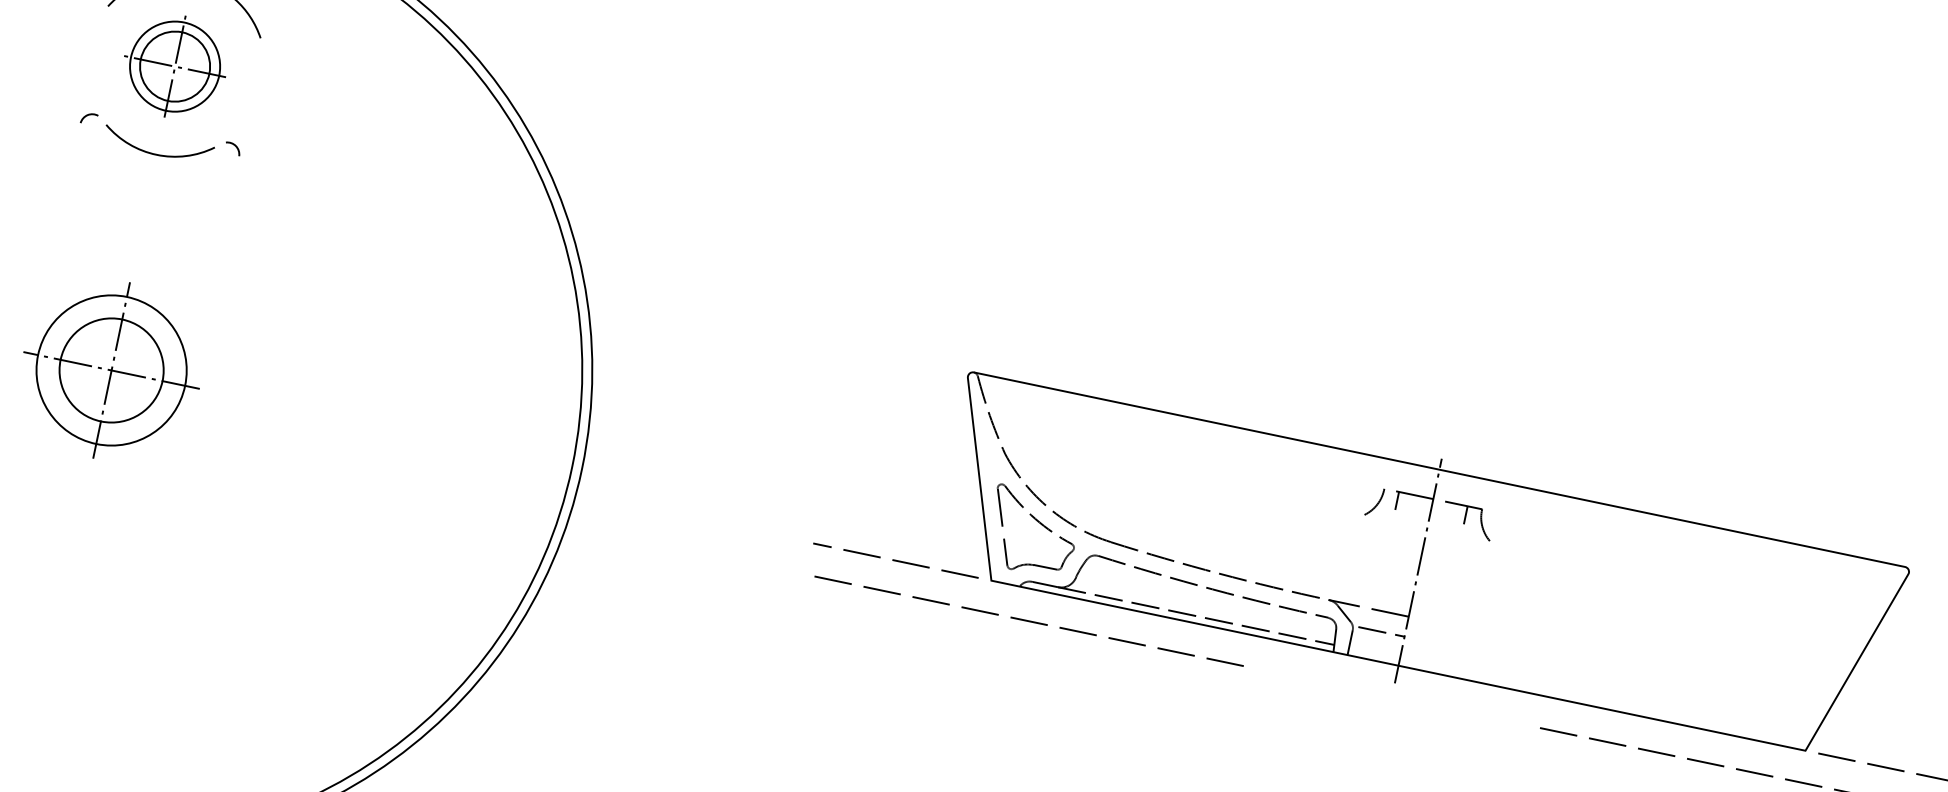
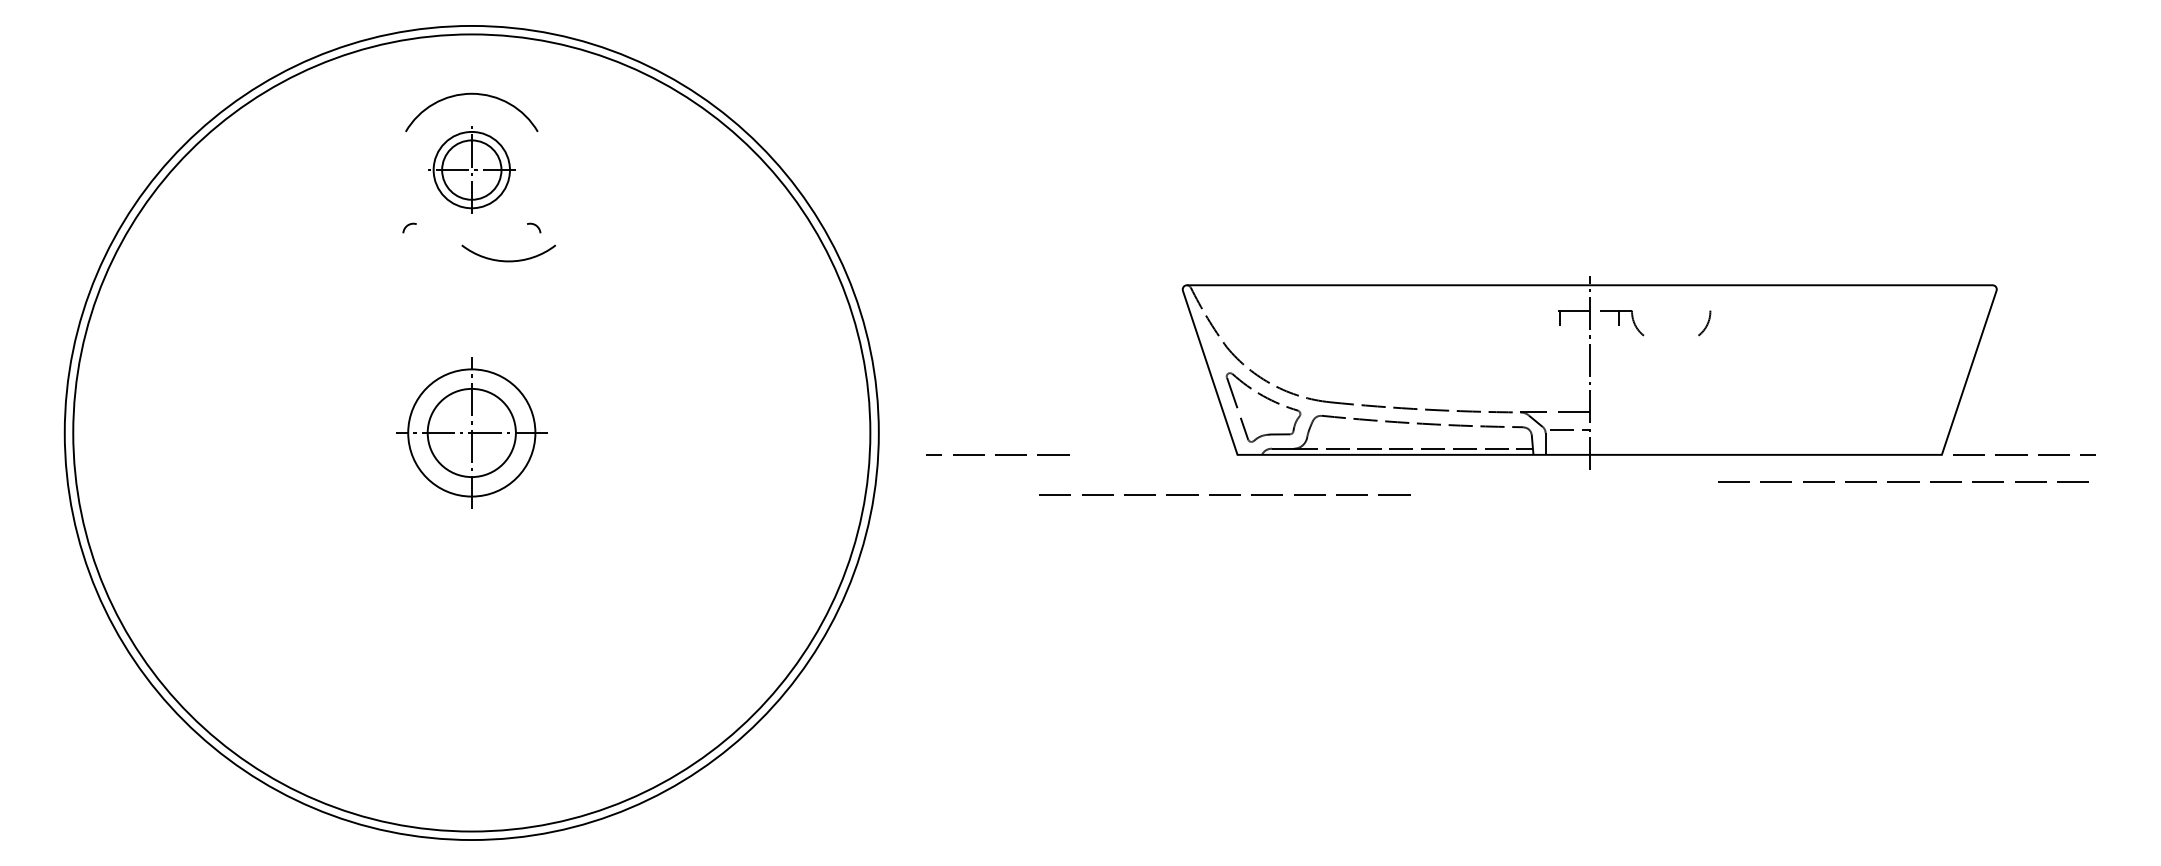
arc: (156, 153) -> (508, 260), moved
arc: (1376, 503) -> (1706, 324), moved
line: (895, 560) -> (997, 454), moved
line: (1028, 620) -> (1224, 494), moved

